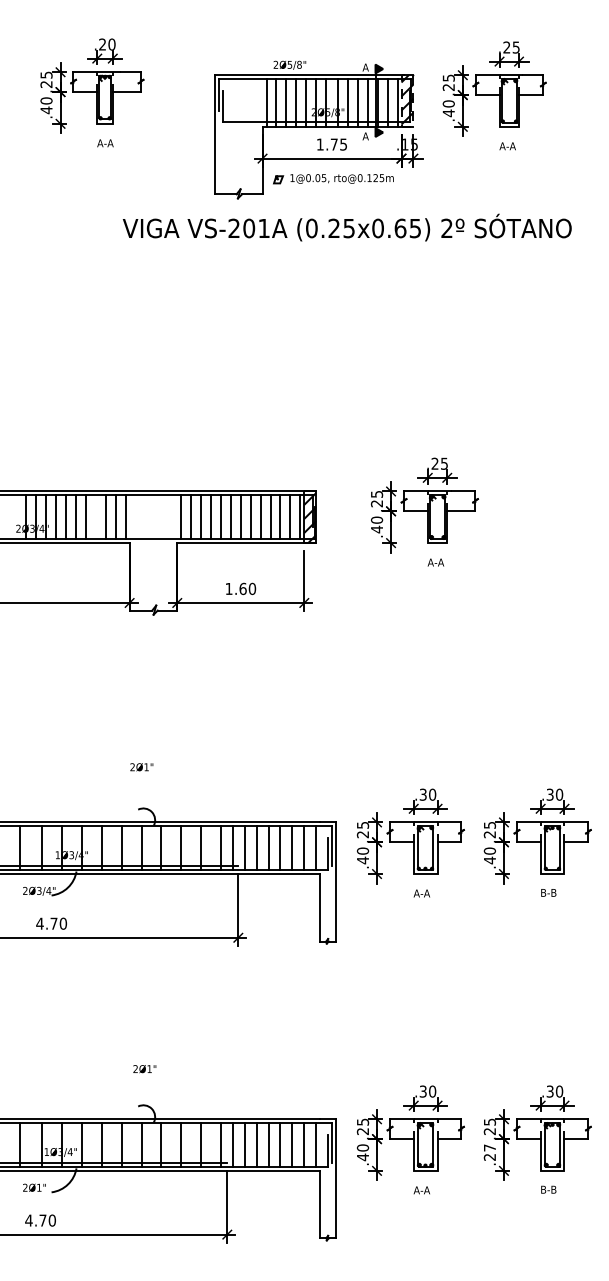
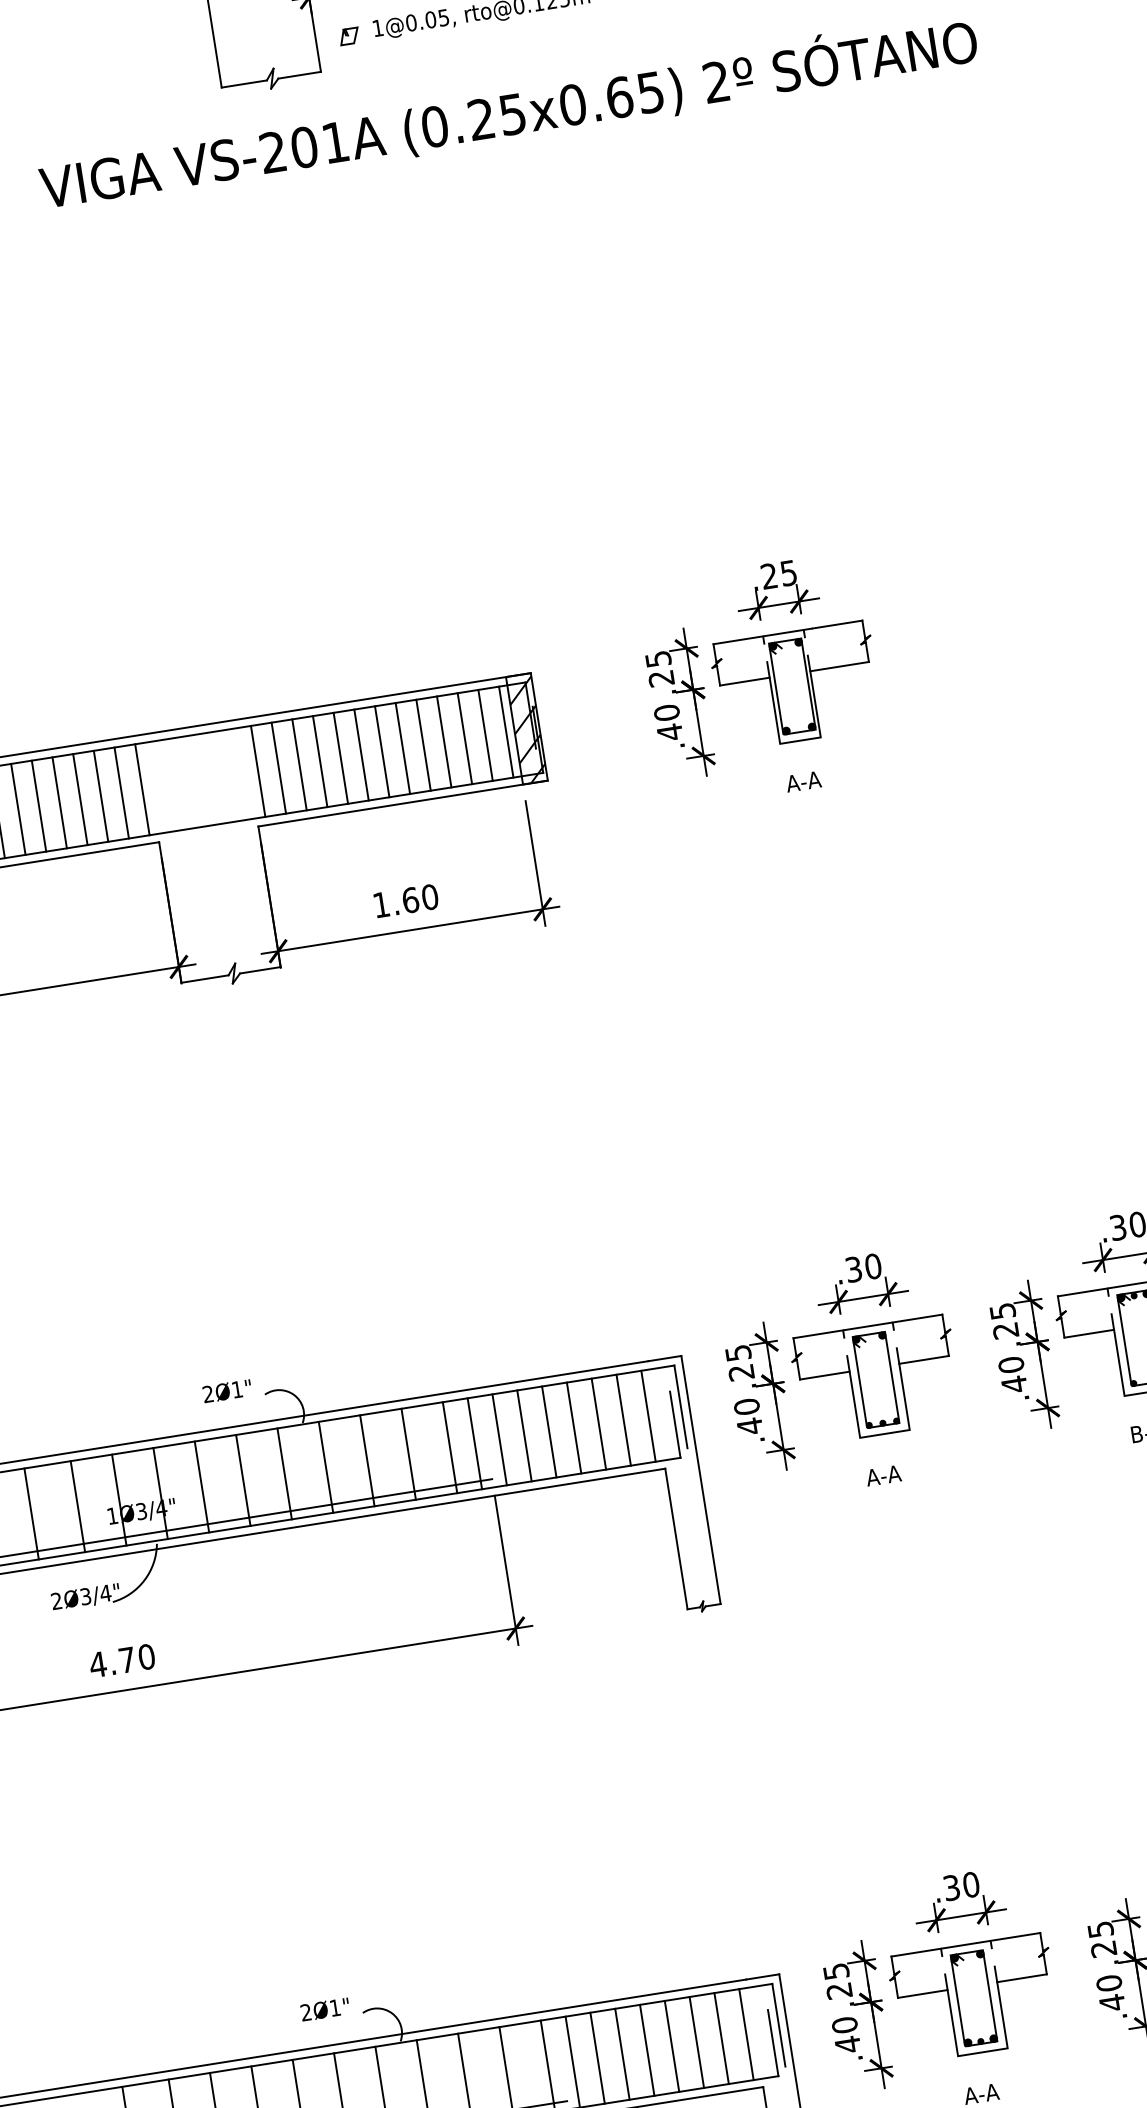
line: (95, 517) -> (79, 800), added
text: (141, 767) -> (226, 1391), moved
text: (144, 1069) -> (324, 2010), moved
text: (489, 1152) -> (1109, 1992), .27 -> .40

